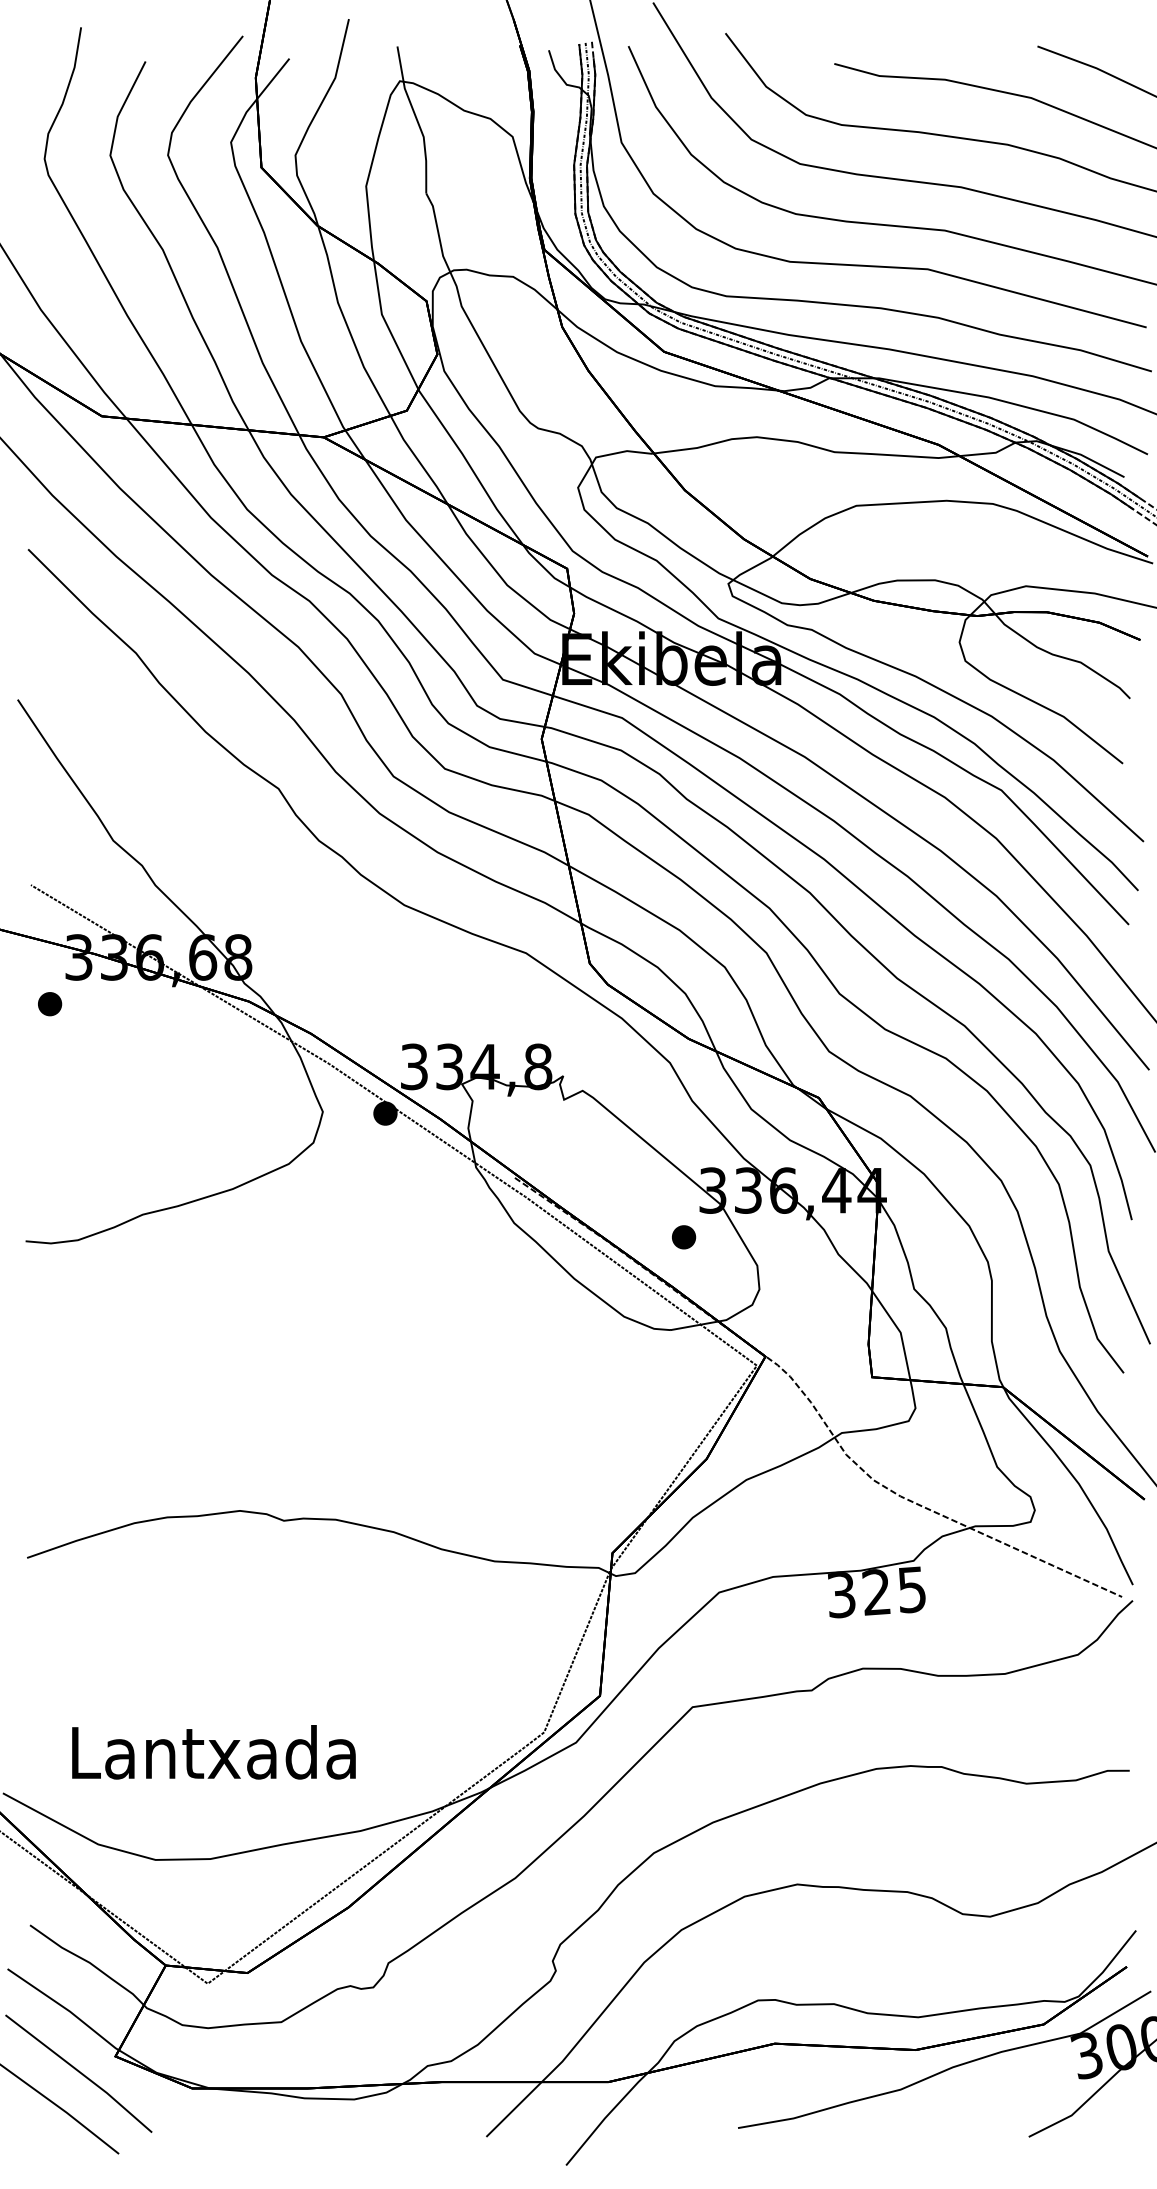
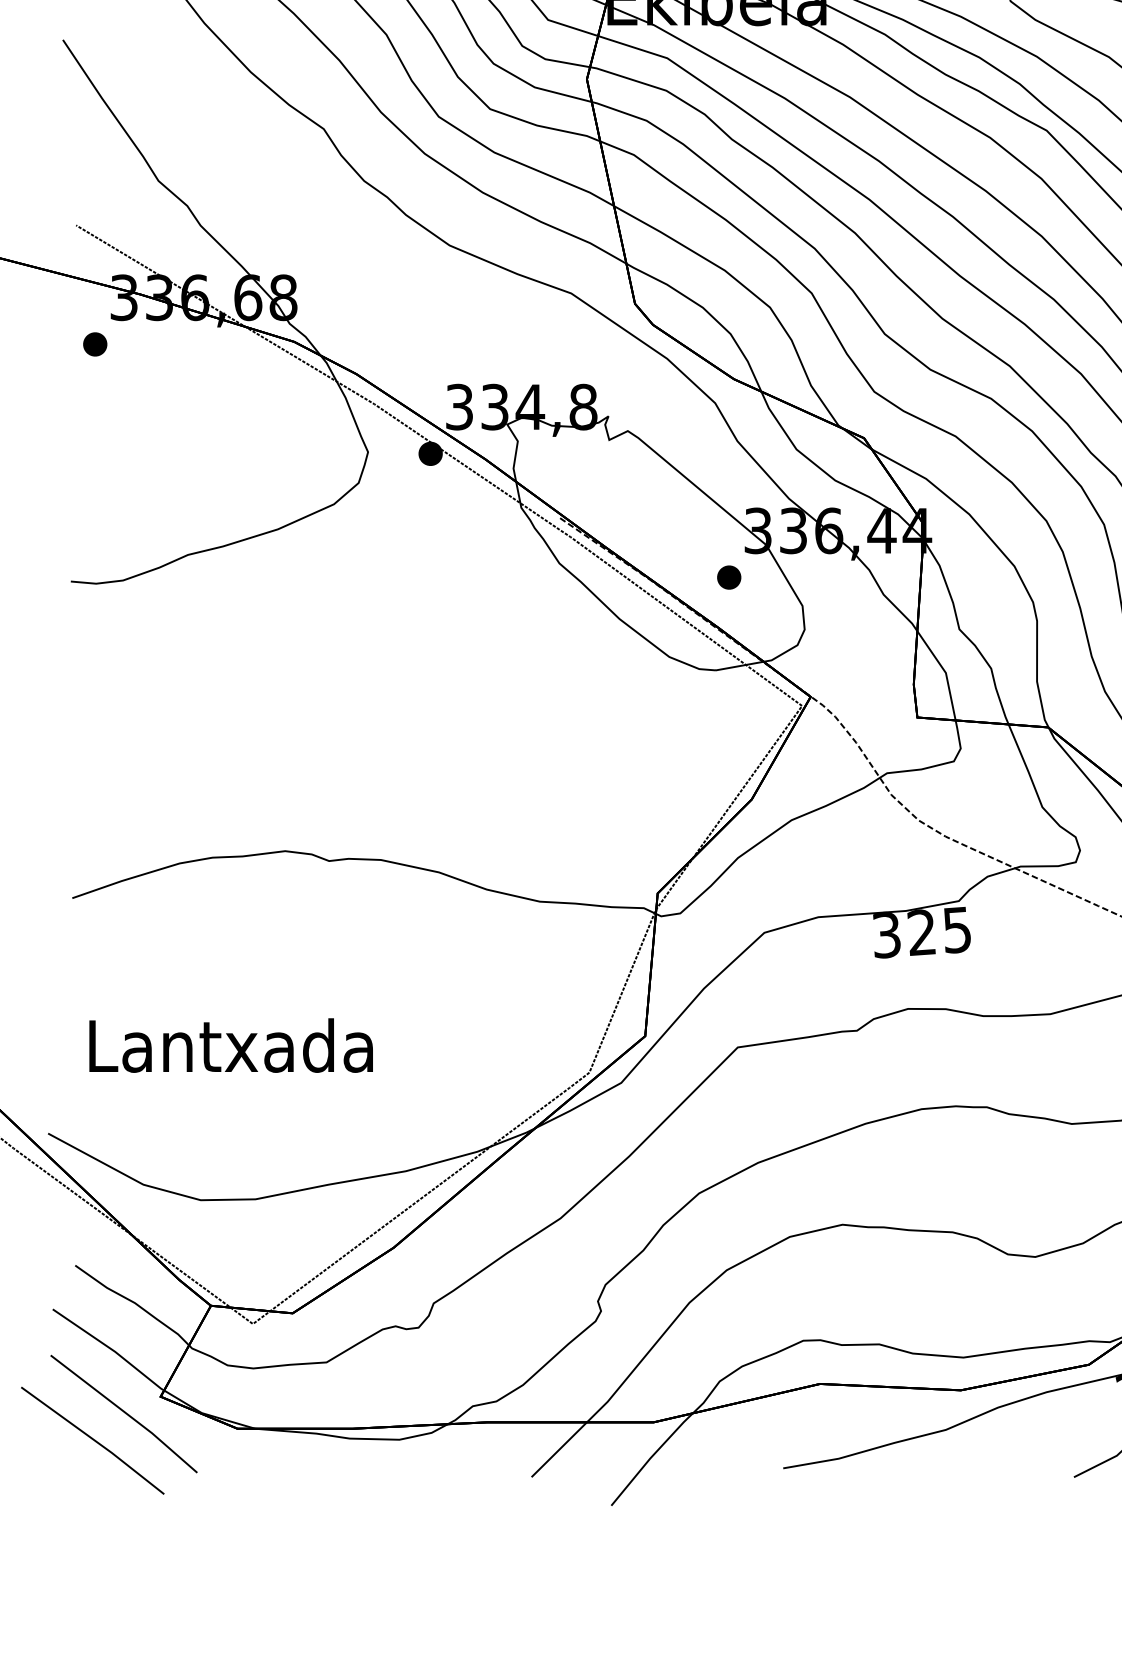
text: (213, 1752) -> (230, 1045), moved

